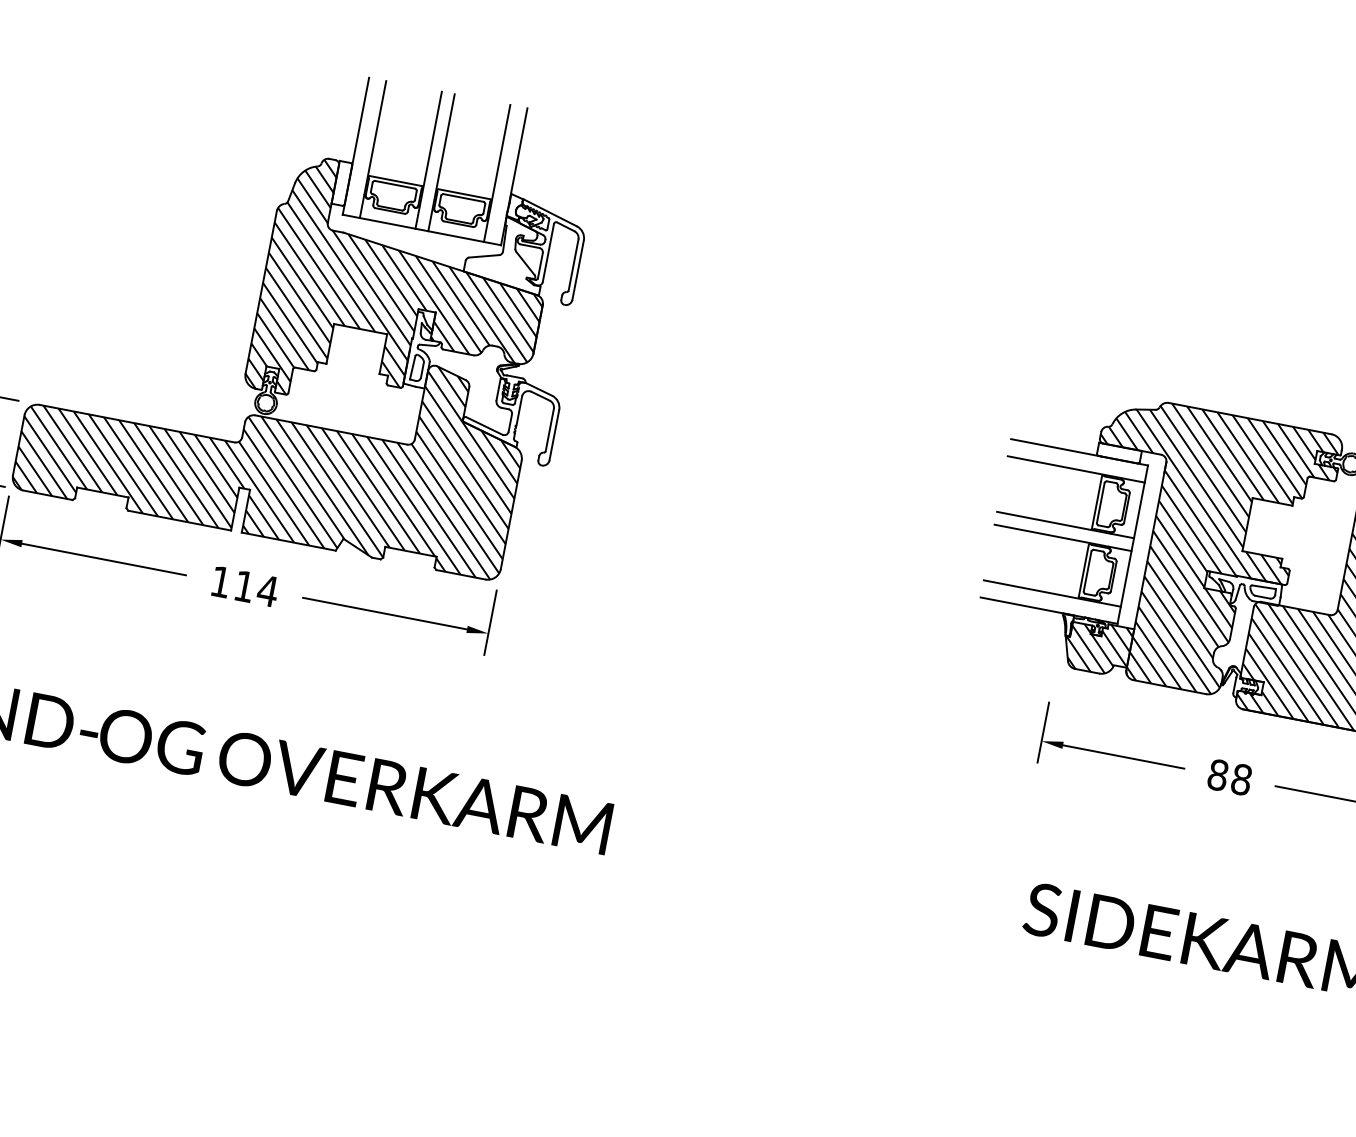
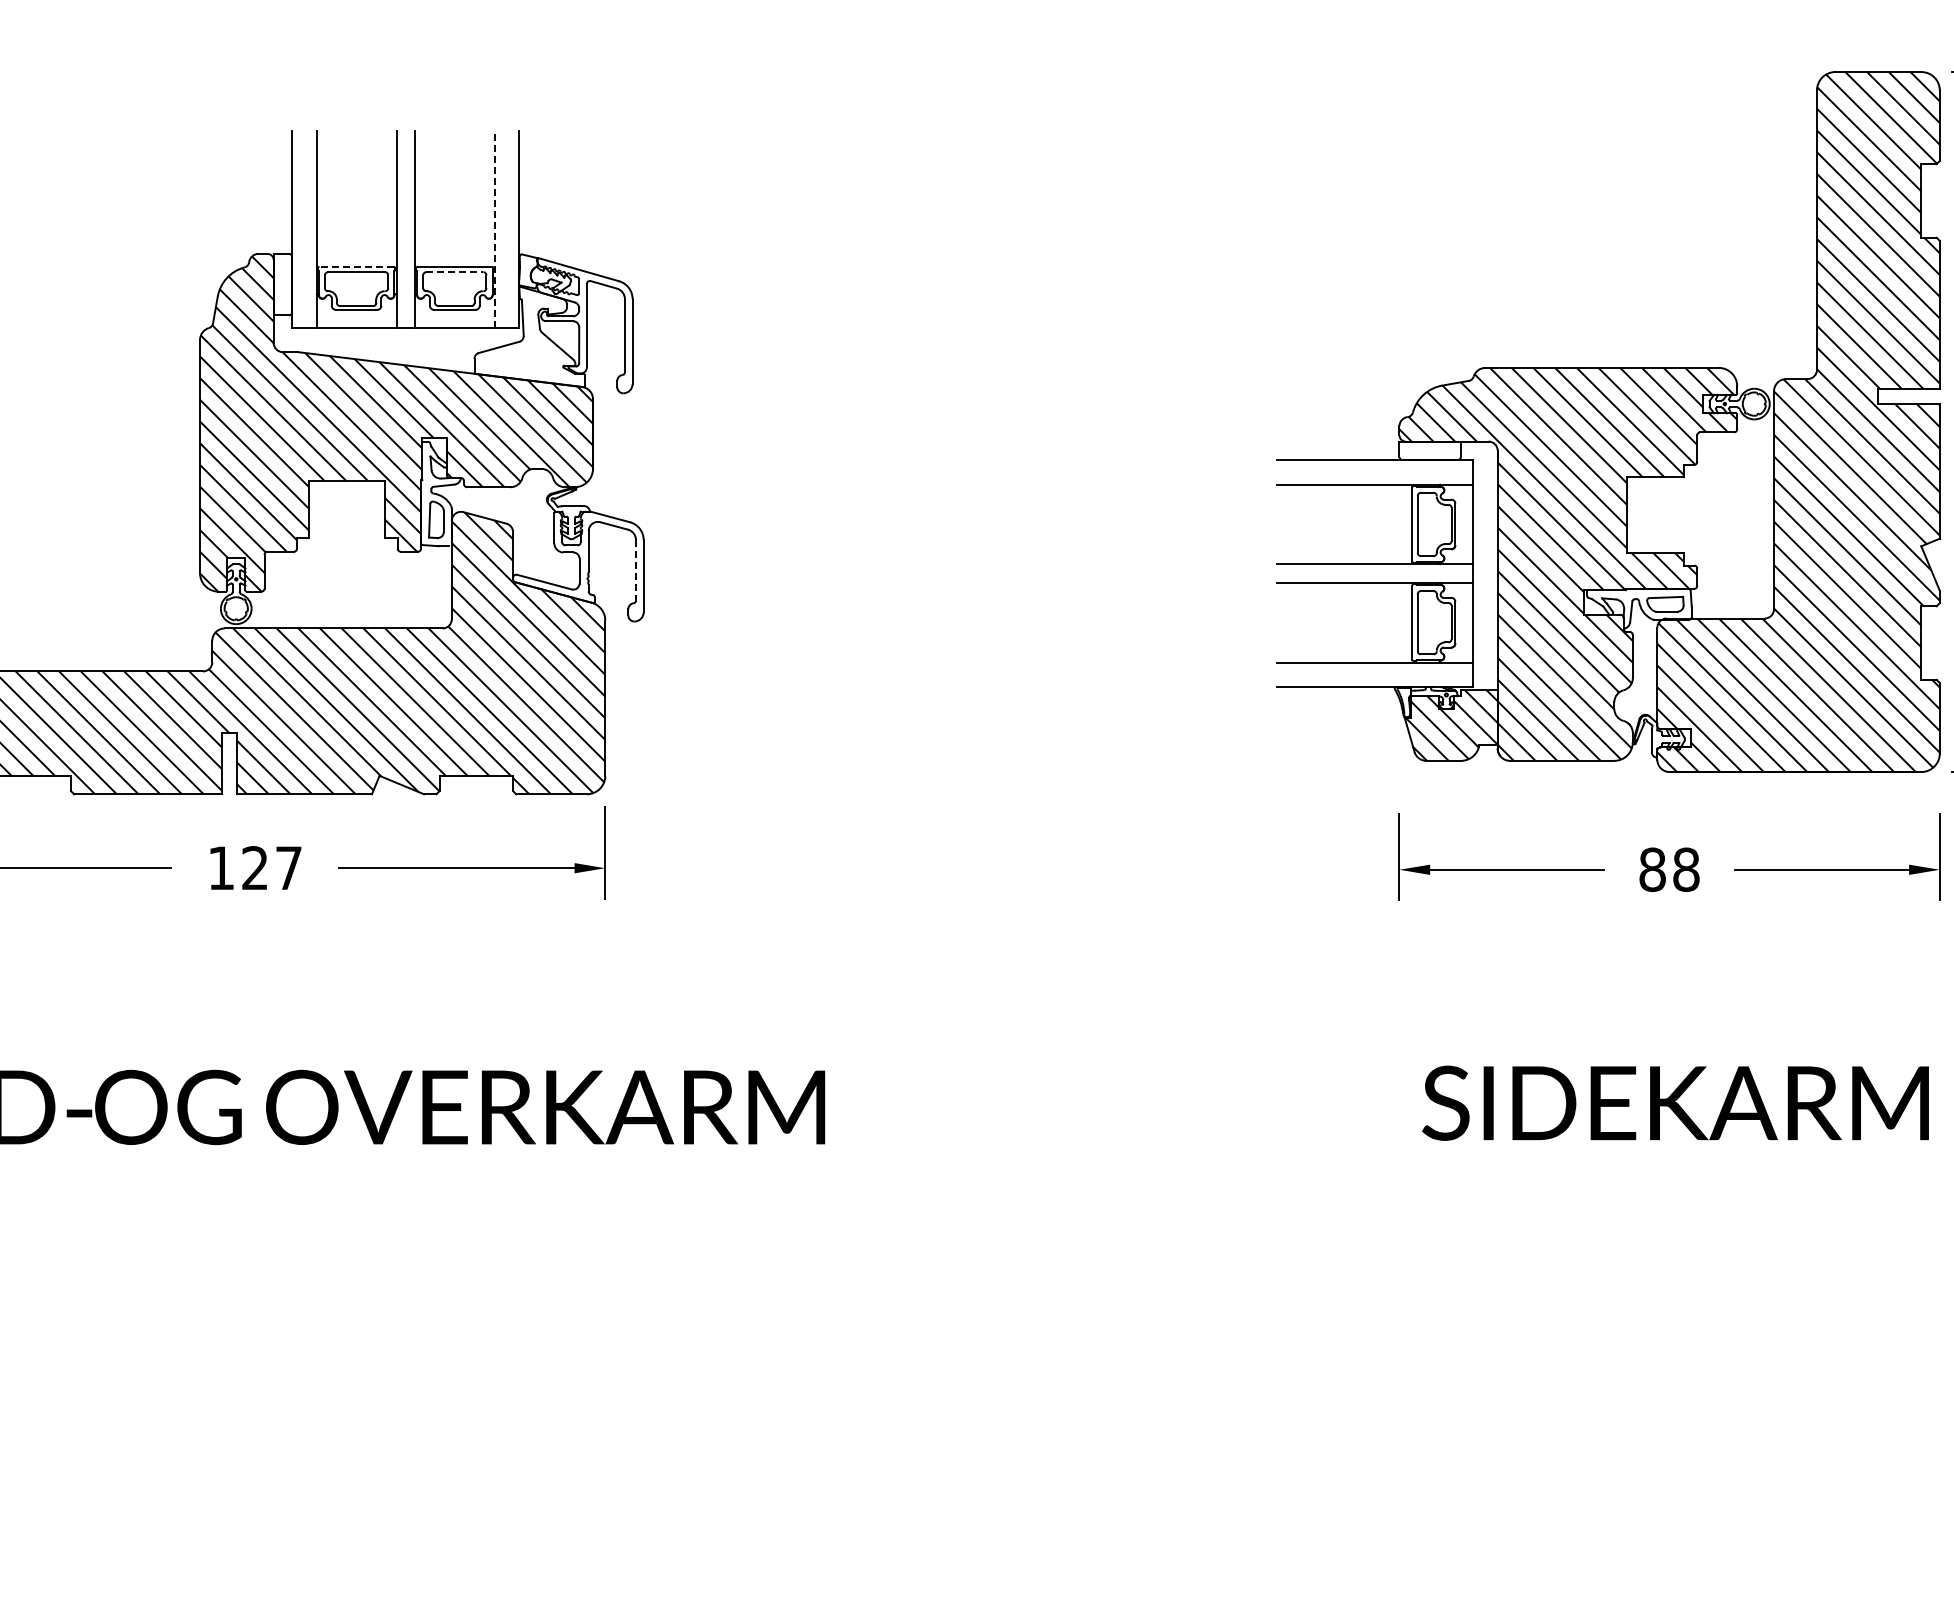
line: (497, 172) -> (494, 228), solid -> dashed
line: (395, 180) -> (356, 266), solid -> dashed
line: (463, 198) -> (454, 272), solid -> dashed
line: (550, 430) -> (636, 570), solid -> dashed
text: (256, 588) -> (272, 867), 114 -> 127

